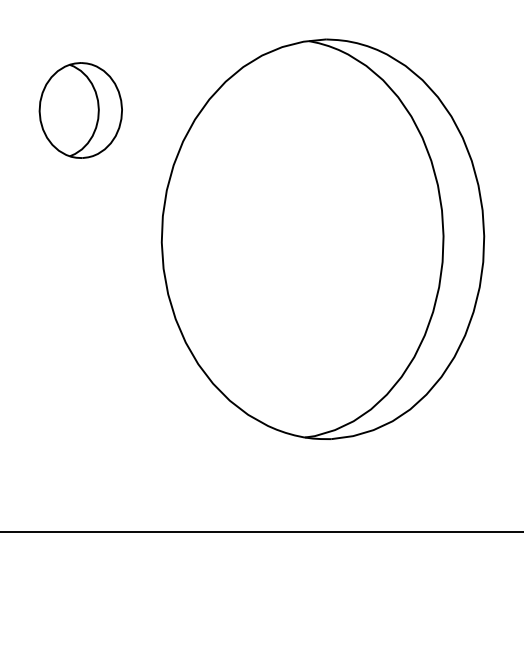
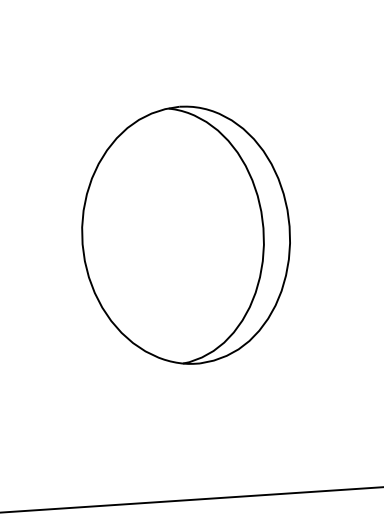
part: (323, 238) -> (186, 234), size x0.71

